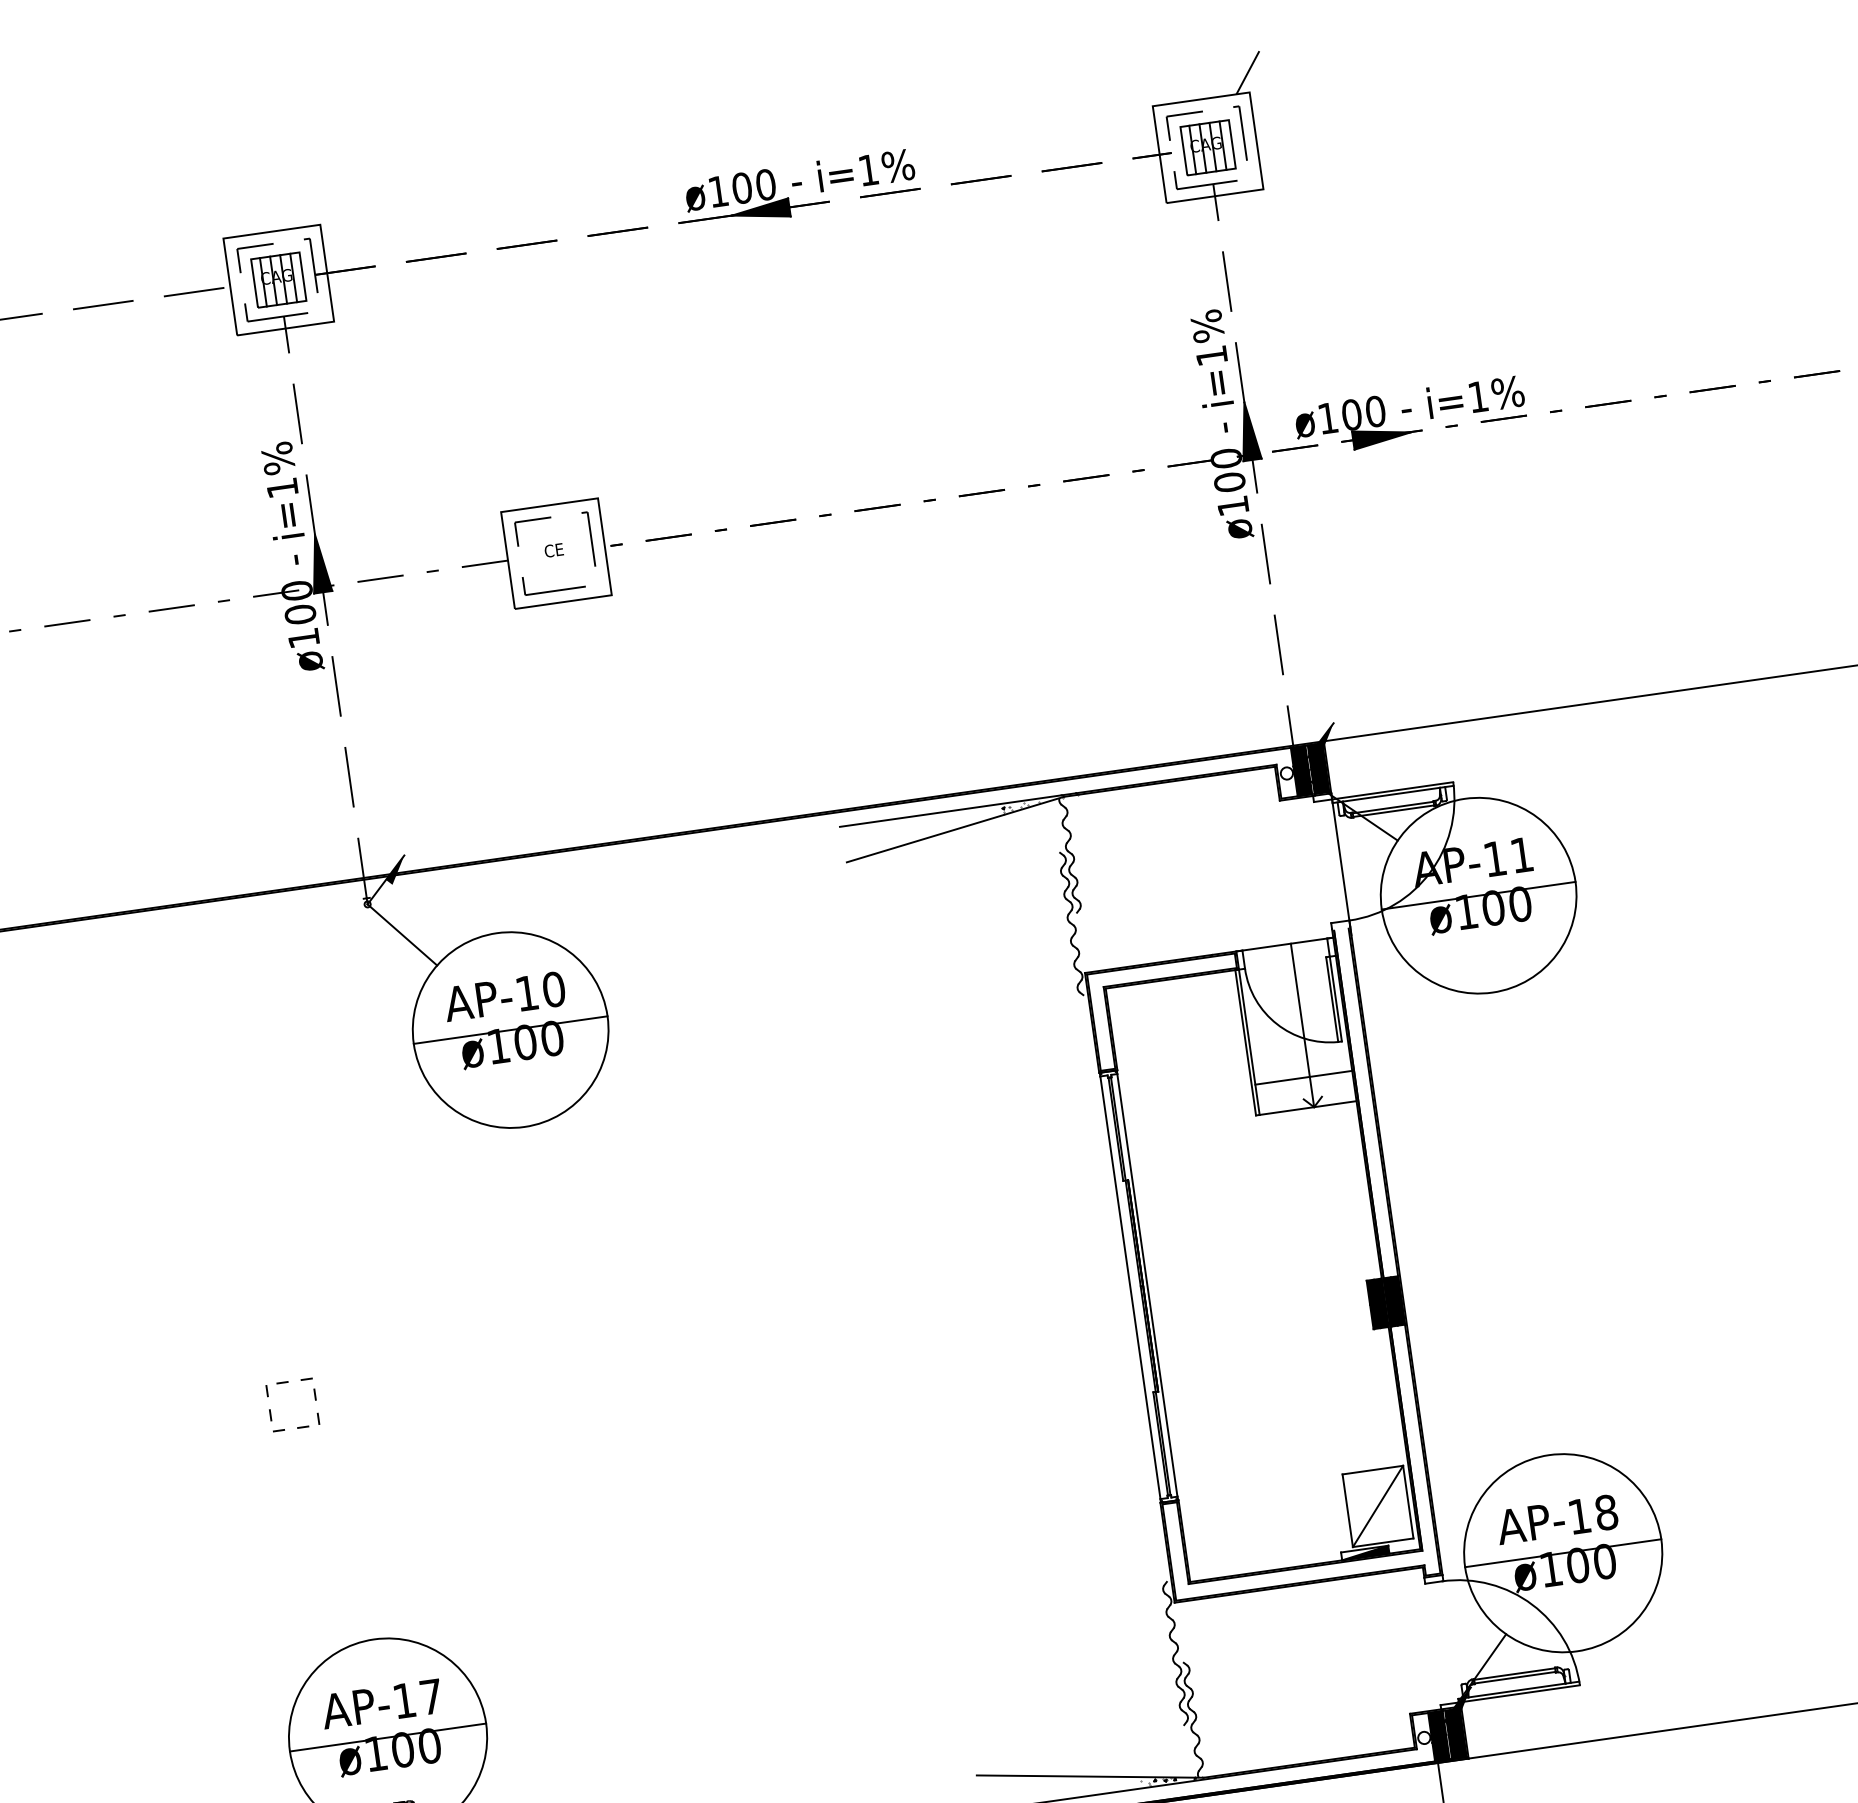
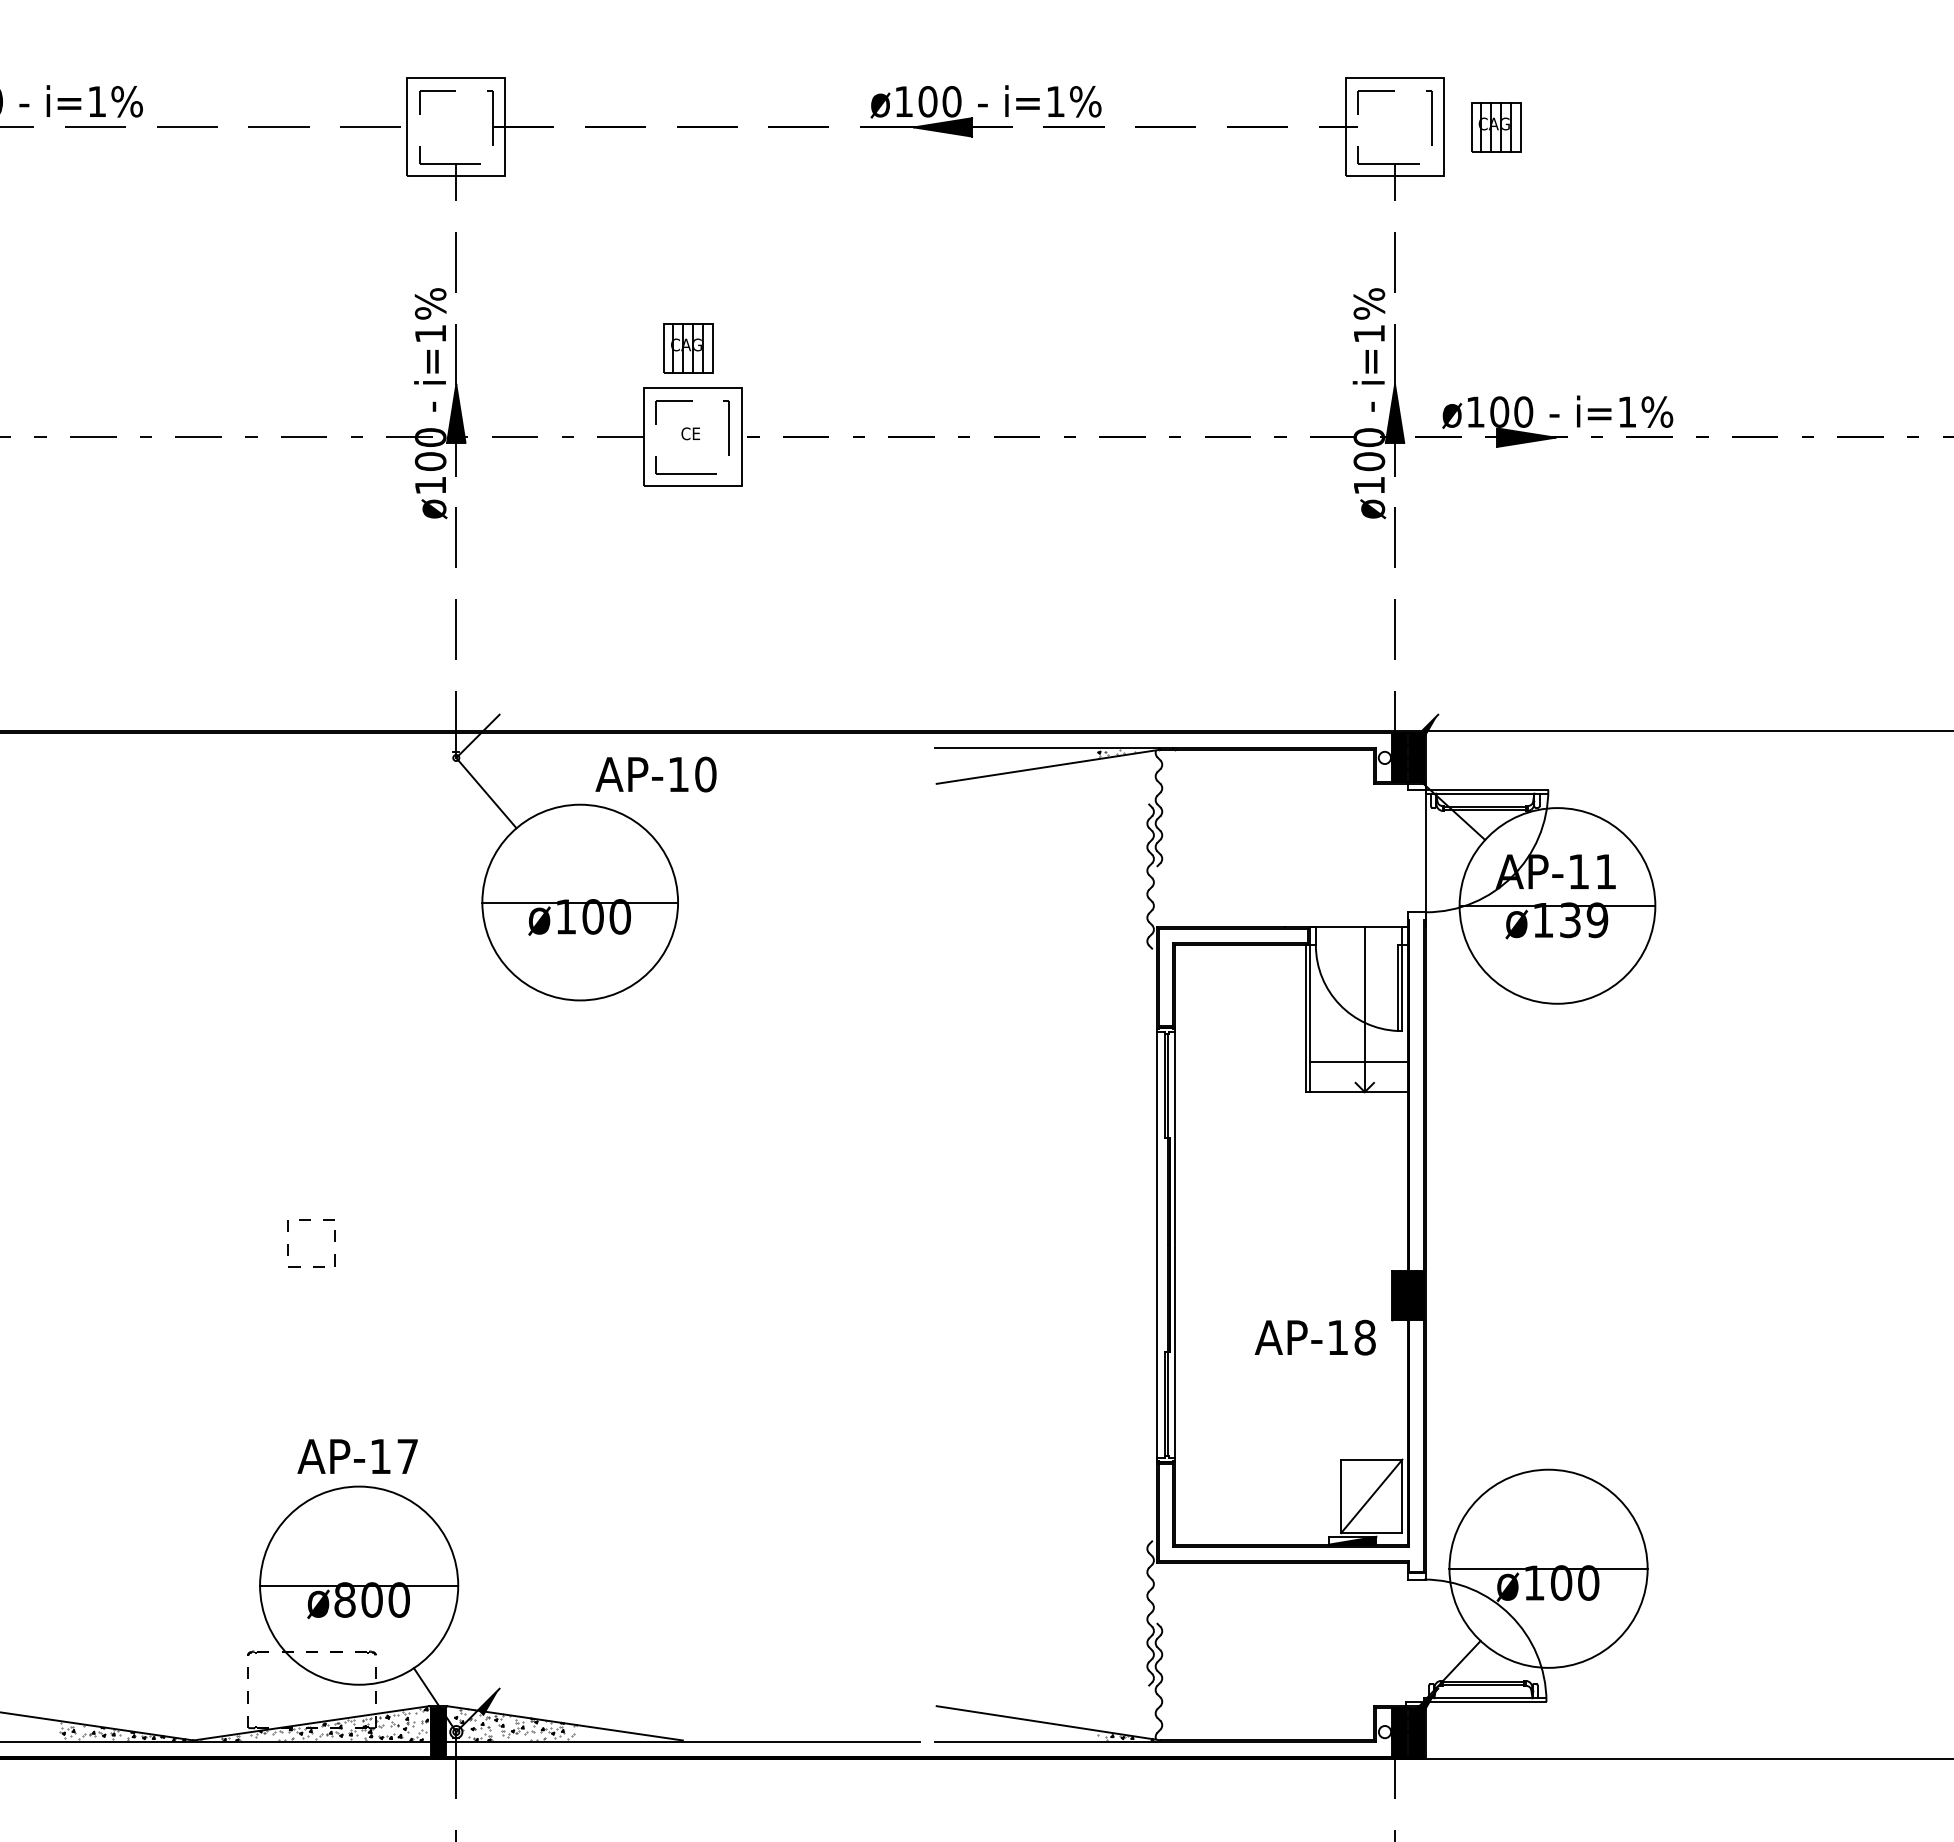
line: (1247, 72) -> (1444, 58), removed
part: (1208, 147) -> (1496, 127), moved
part: (278, 280) -> (688, 348), moved
fill: (395, 870) -> (488, 728), removed
text: (1506, 906) -> (1583, 920), ø100 -> ø139
text: (504, 996) -> (655, 774), moved
text: (1556, 1519) -> (1314, 1337), moved
text: (381, 1703) -> (357, 1456), moved
text: (375, 1753) -> (344, 1599), ø100 -> ø800

